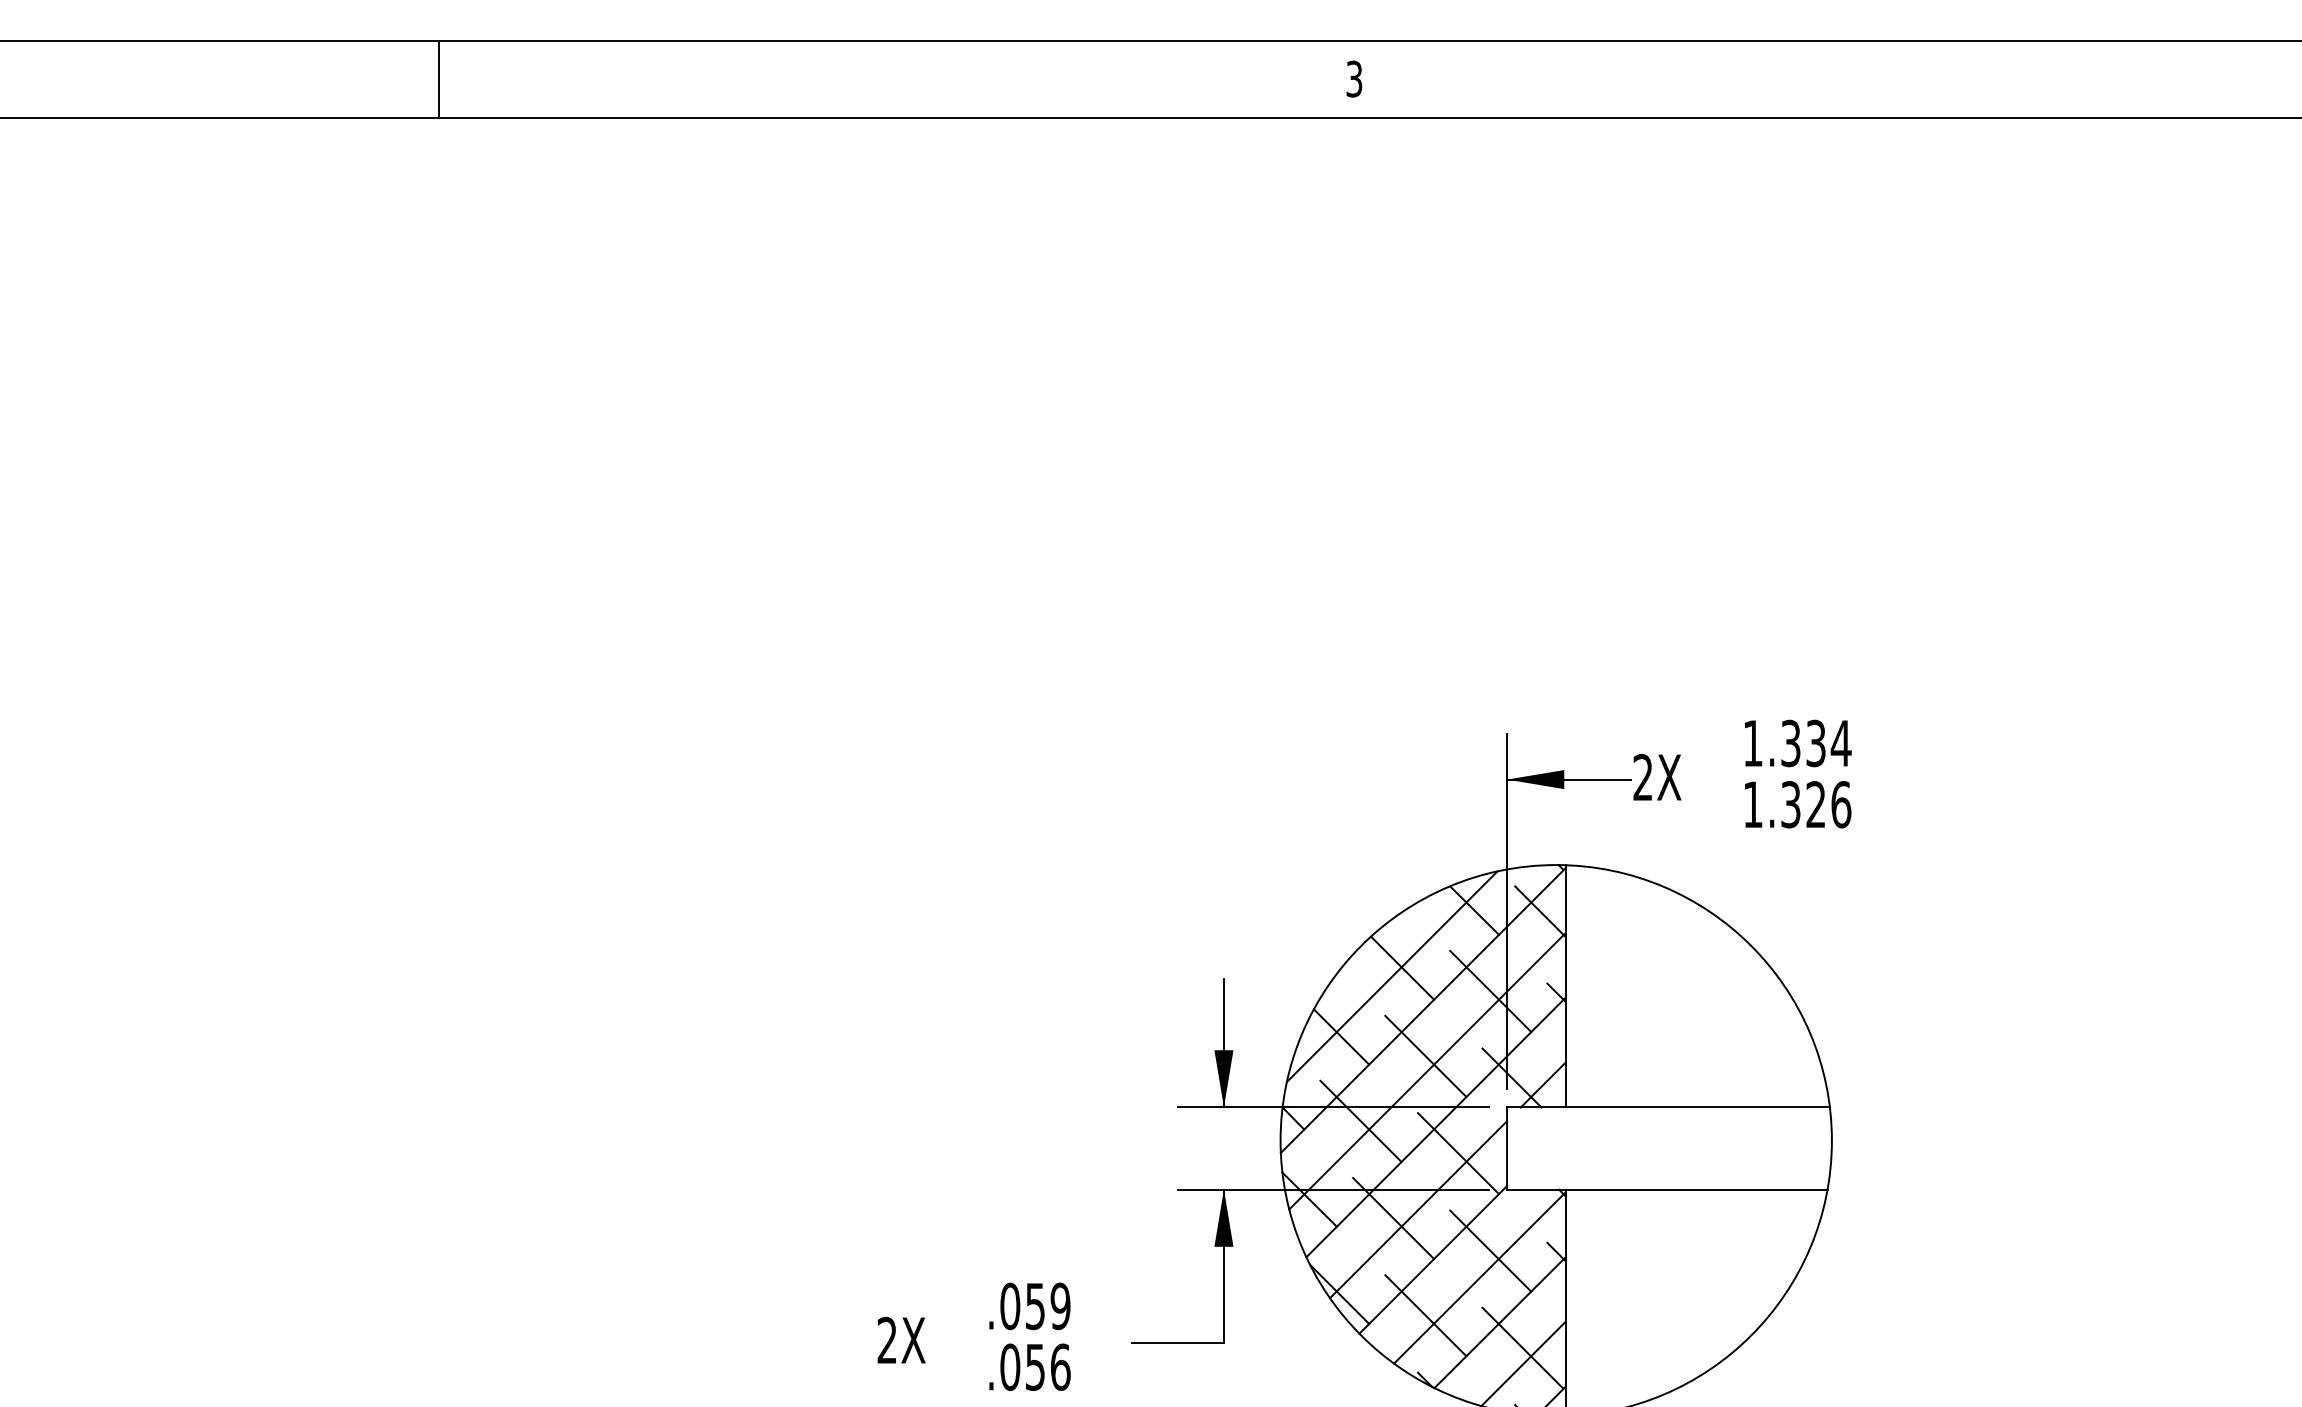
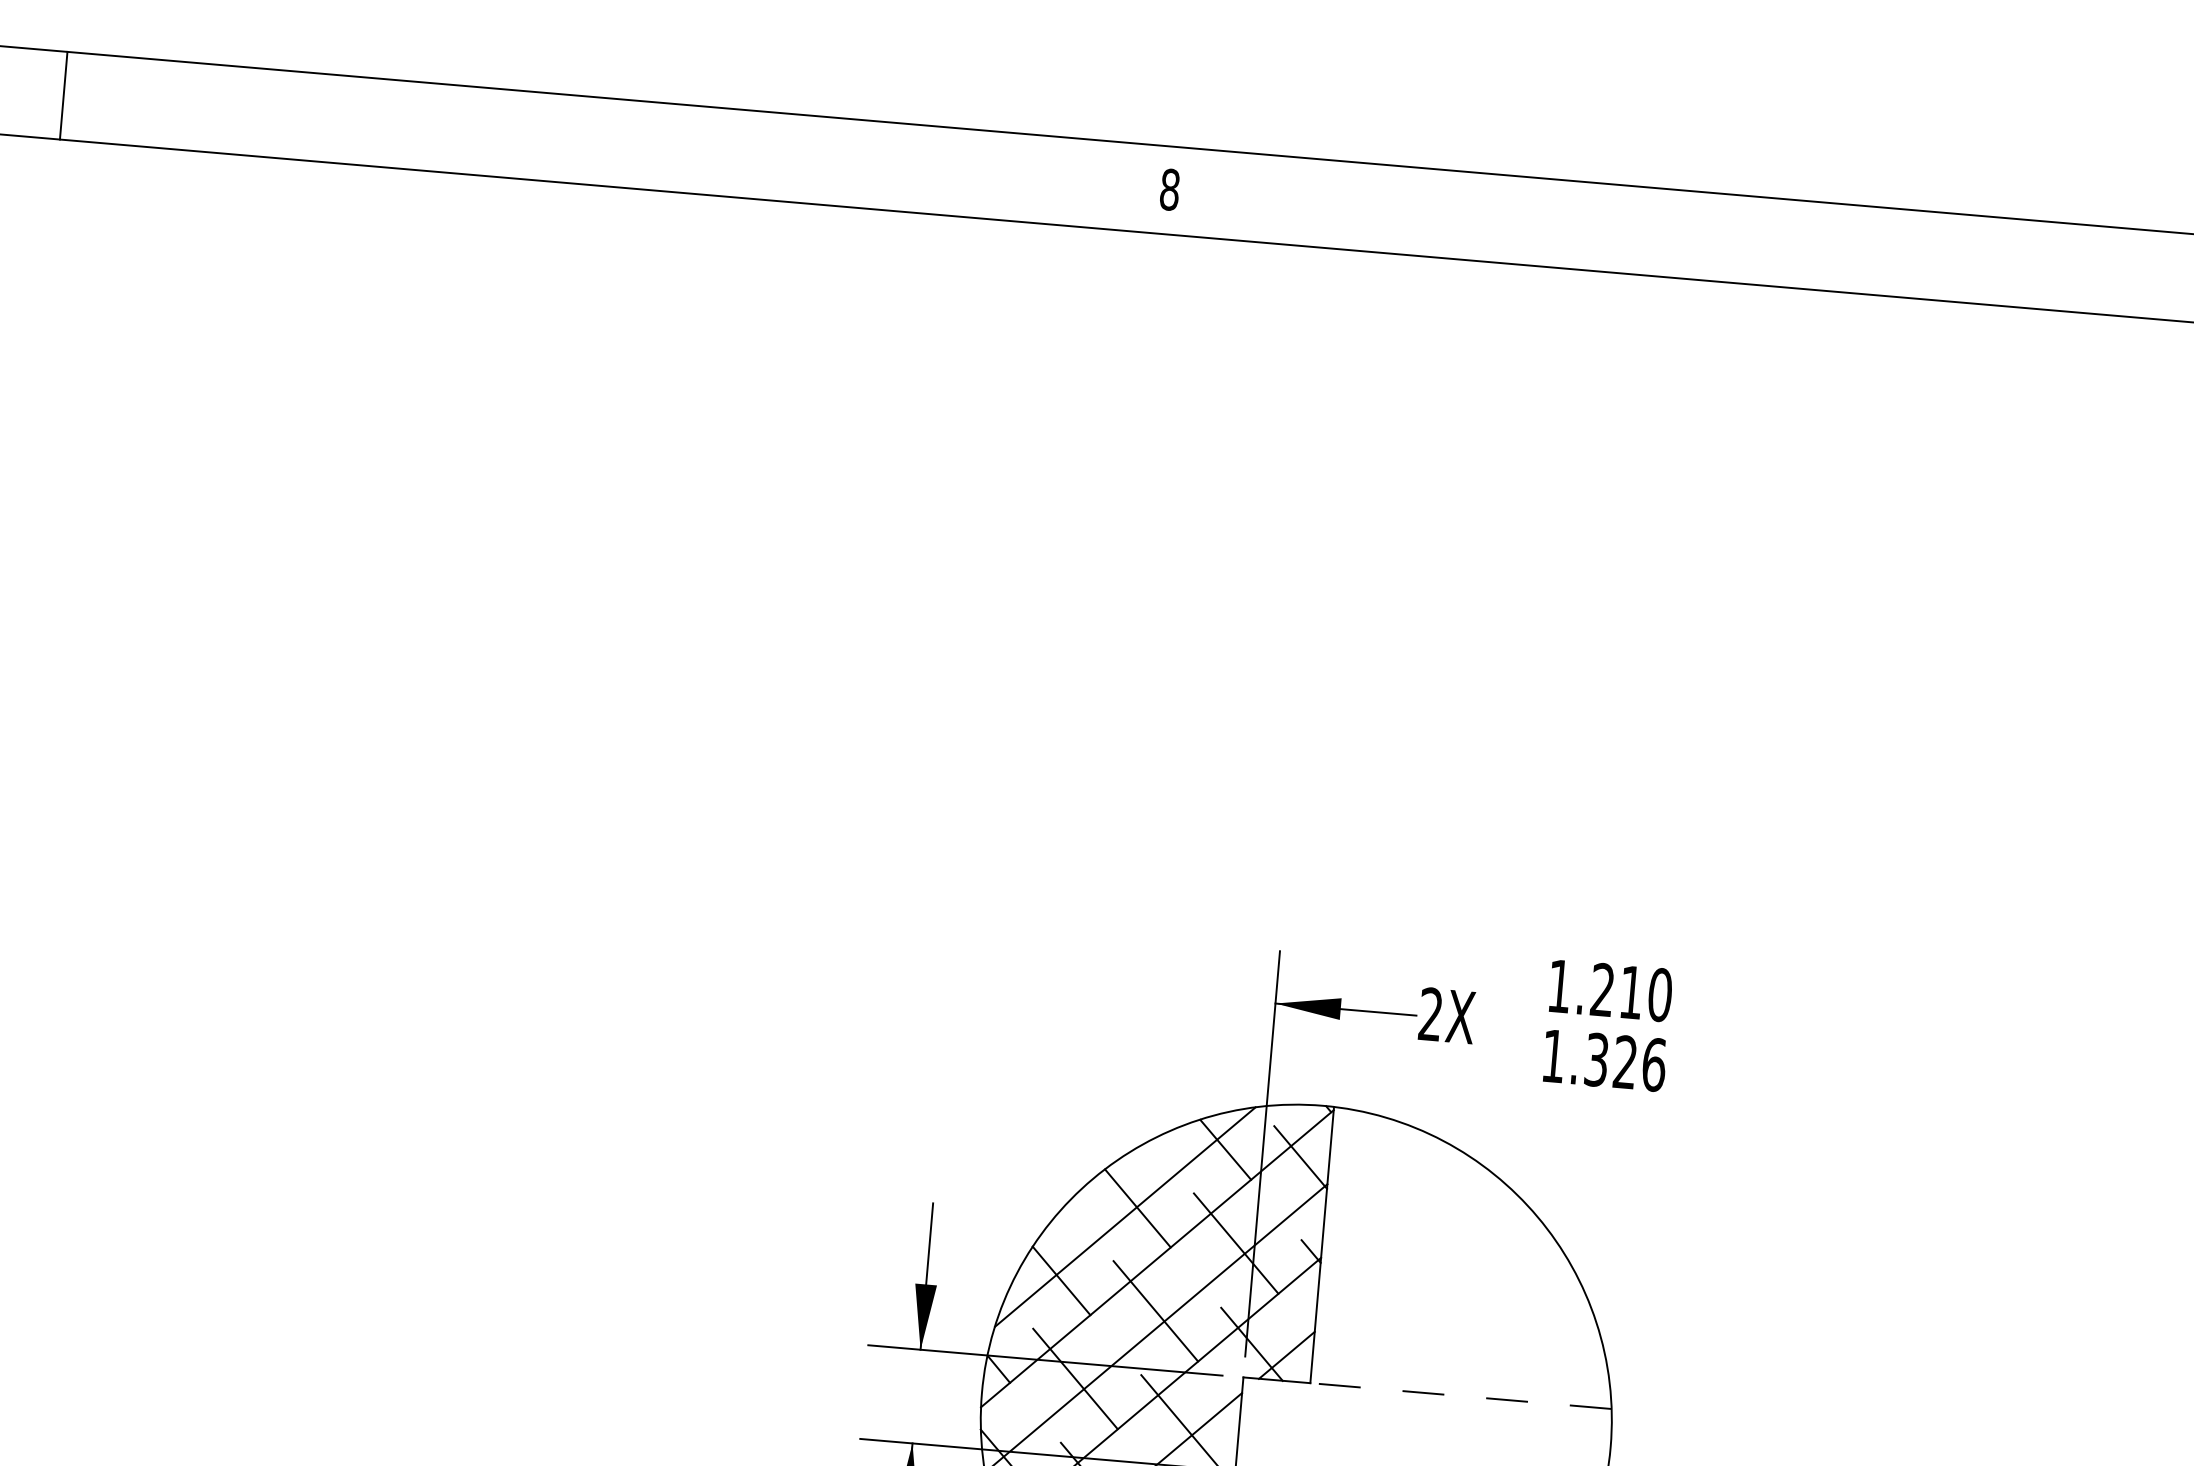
text: (1354, 78) -> (1170, 189), 3 -> 8
line: (439, 79) -> (63, 95), moved
text: (1816, 743) -> (1631, 992), 1.334 -> 1.210
line: (1697, 1107) -> (1460, 1396), solid -> dashed

